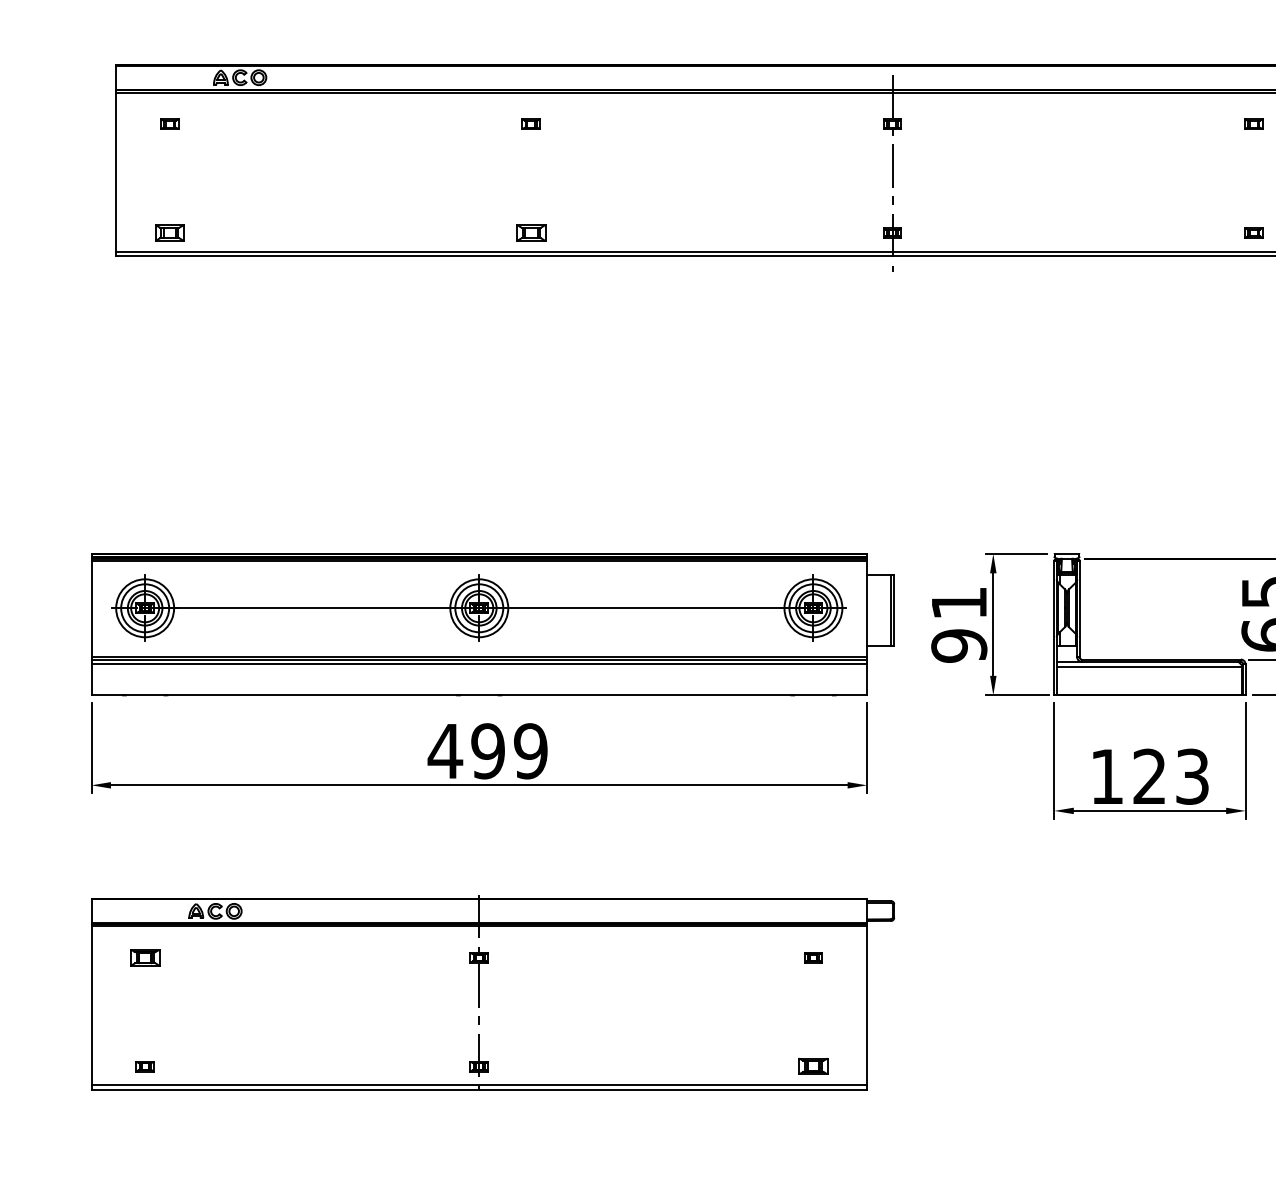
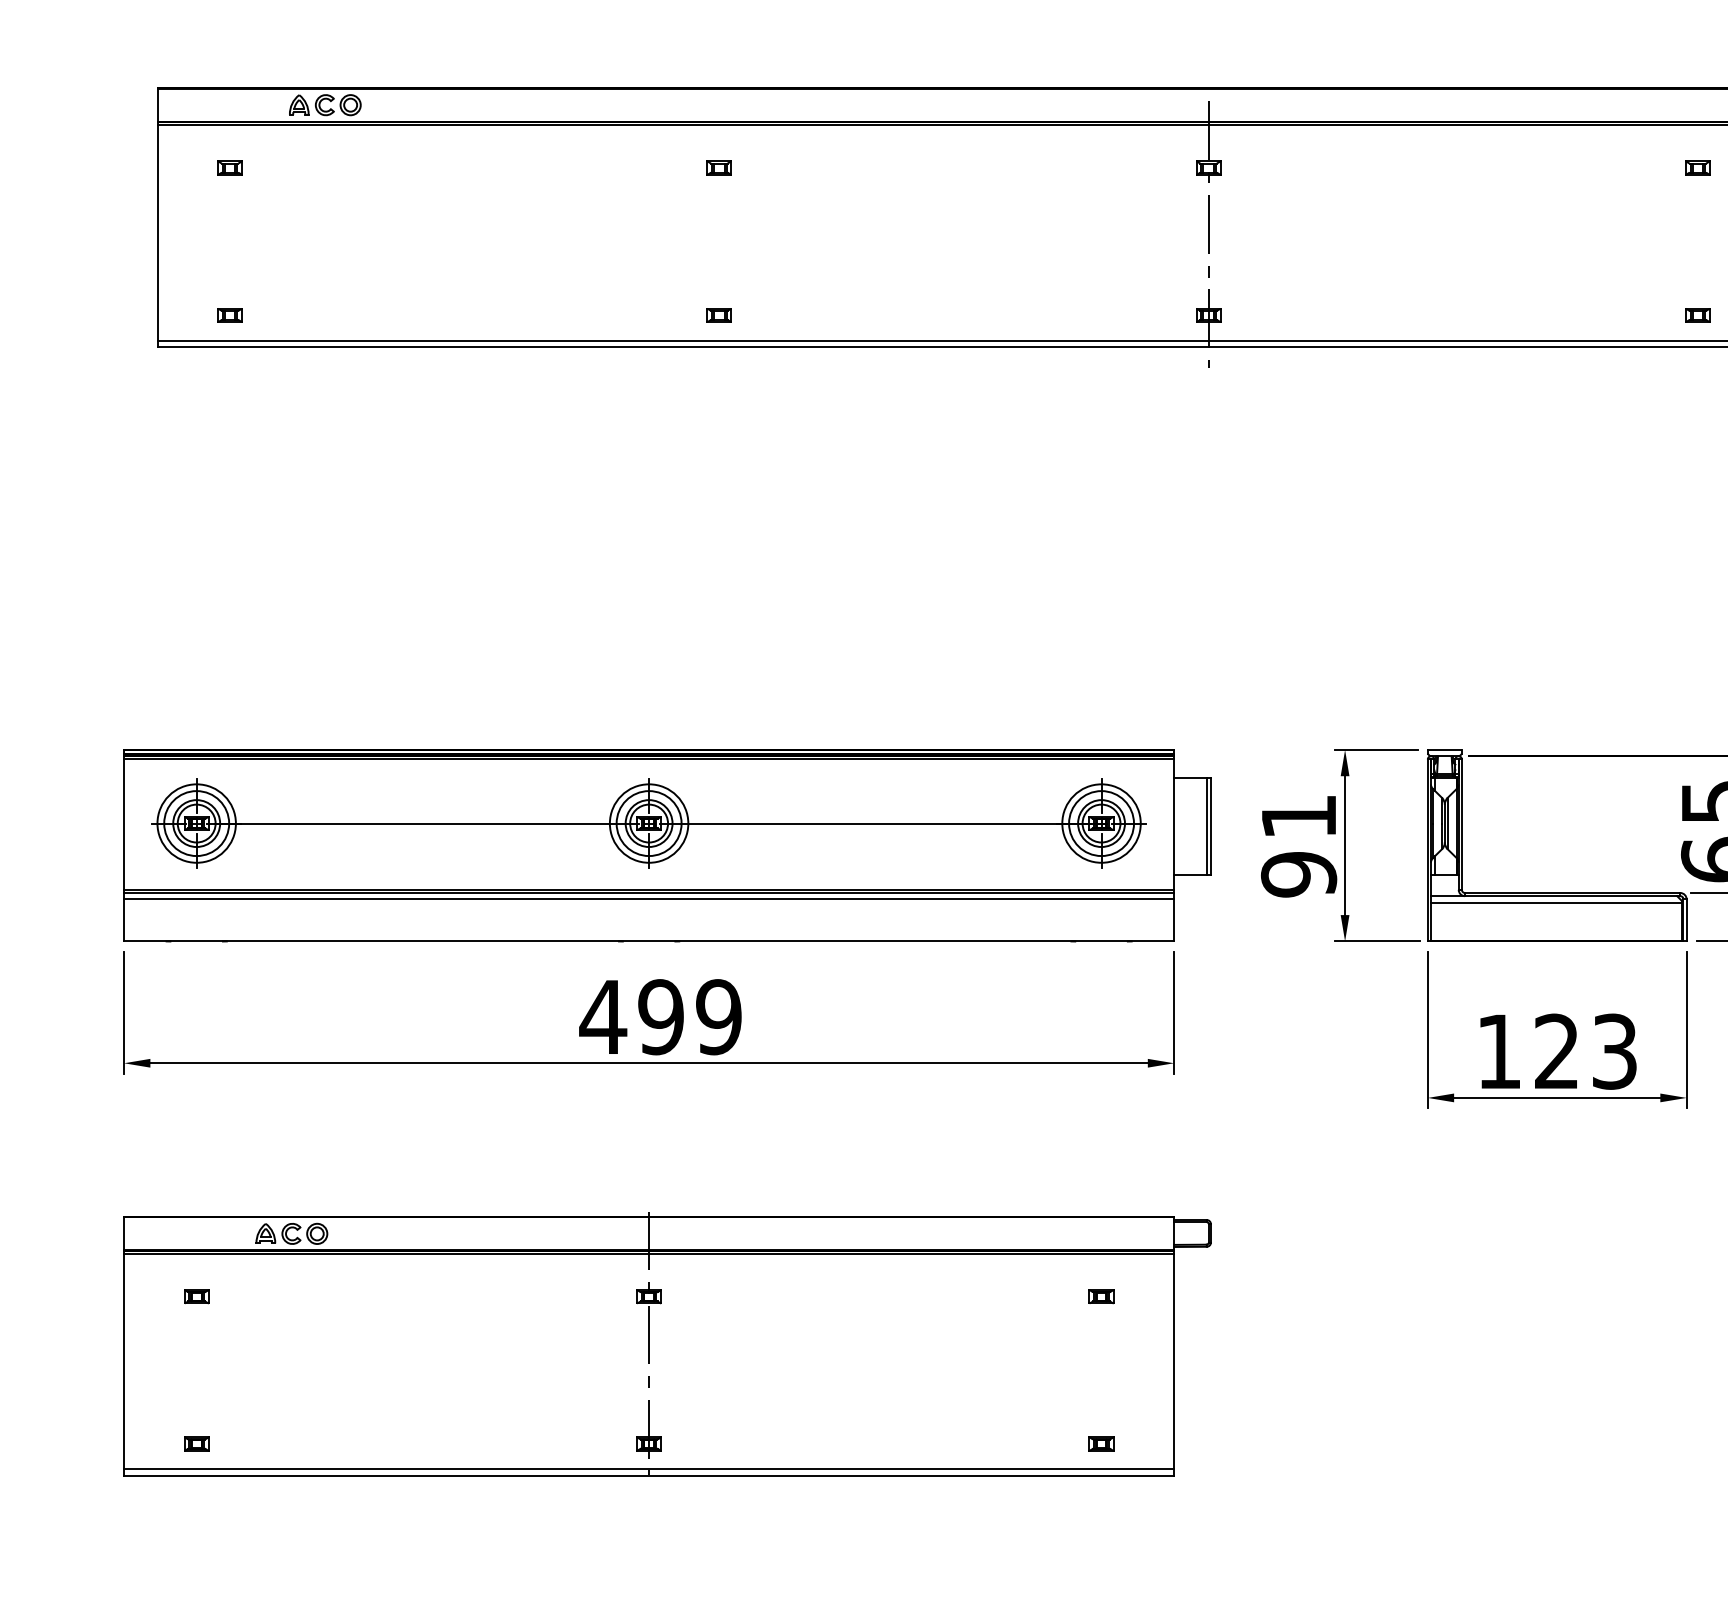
part: (169, 232) -> (229, 314), size x0.62
part: (530, 232) -> (718, 314), size x0.62
part: (144, 957) -> (195, 1296), size x0.62
part: (813, 1066) -> (1101, 1443), size x0.62

